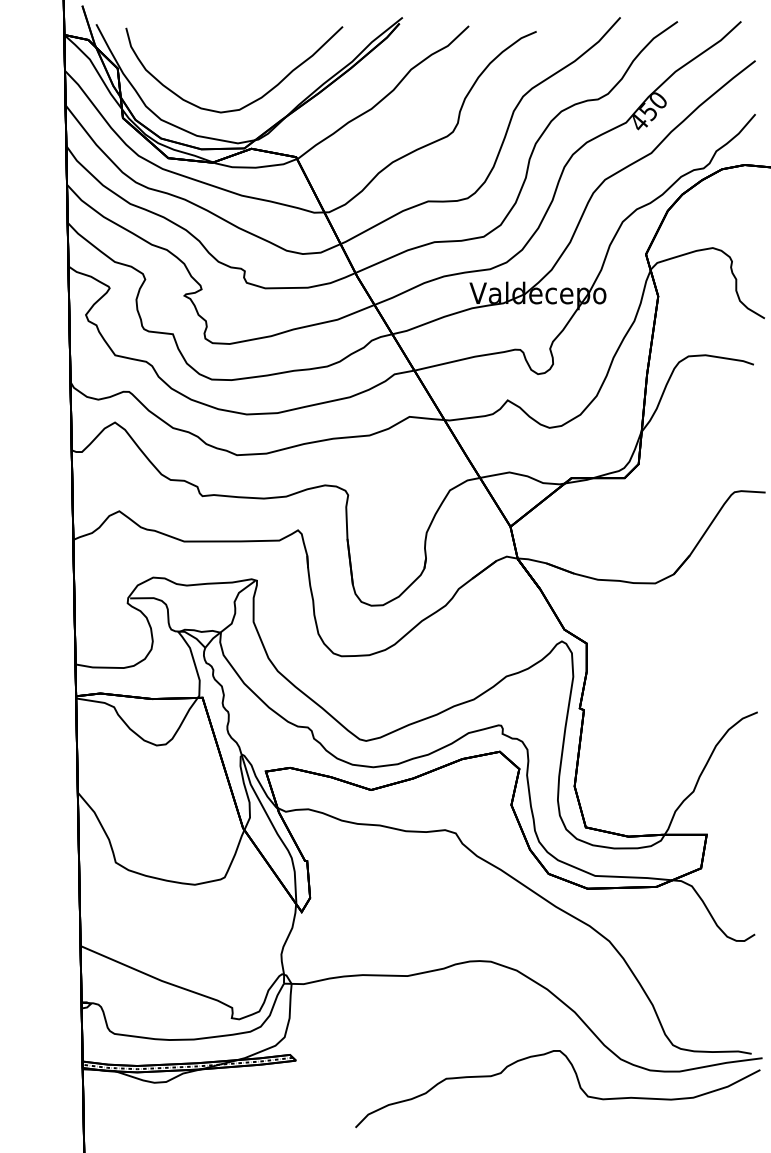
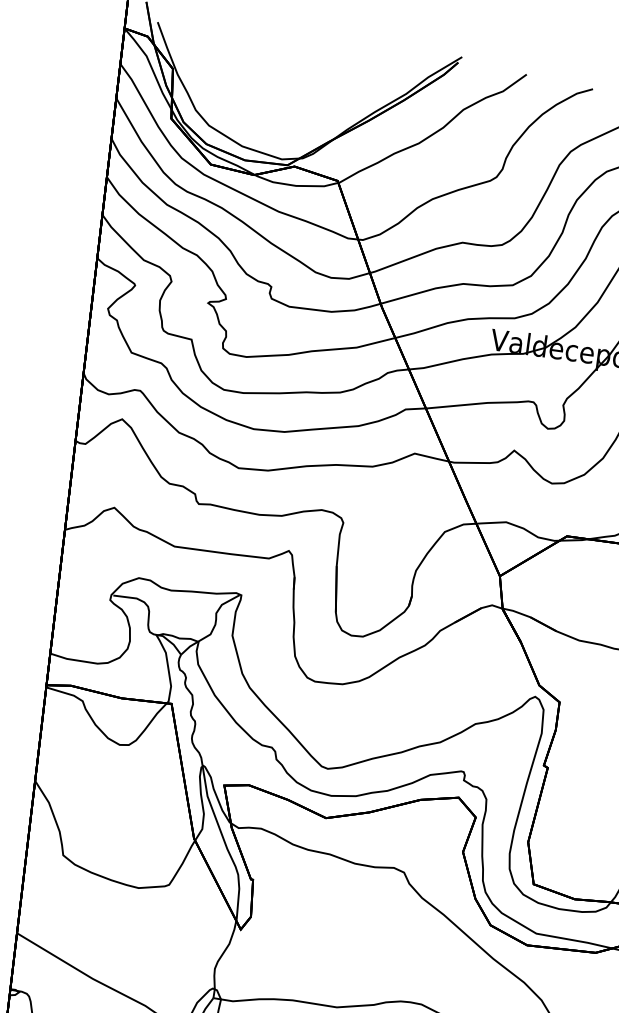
curve: (255, 99) -> (305, 118), removed

